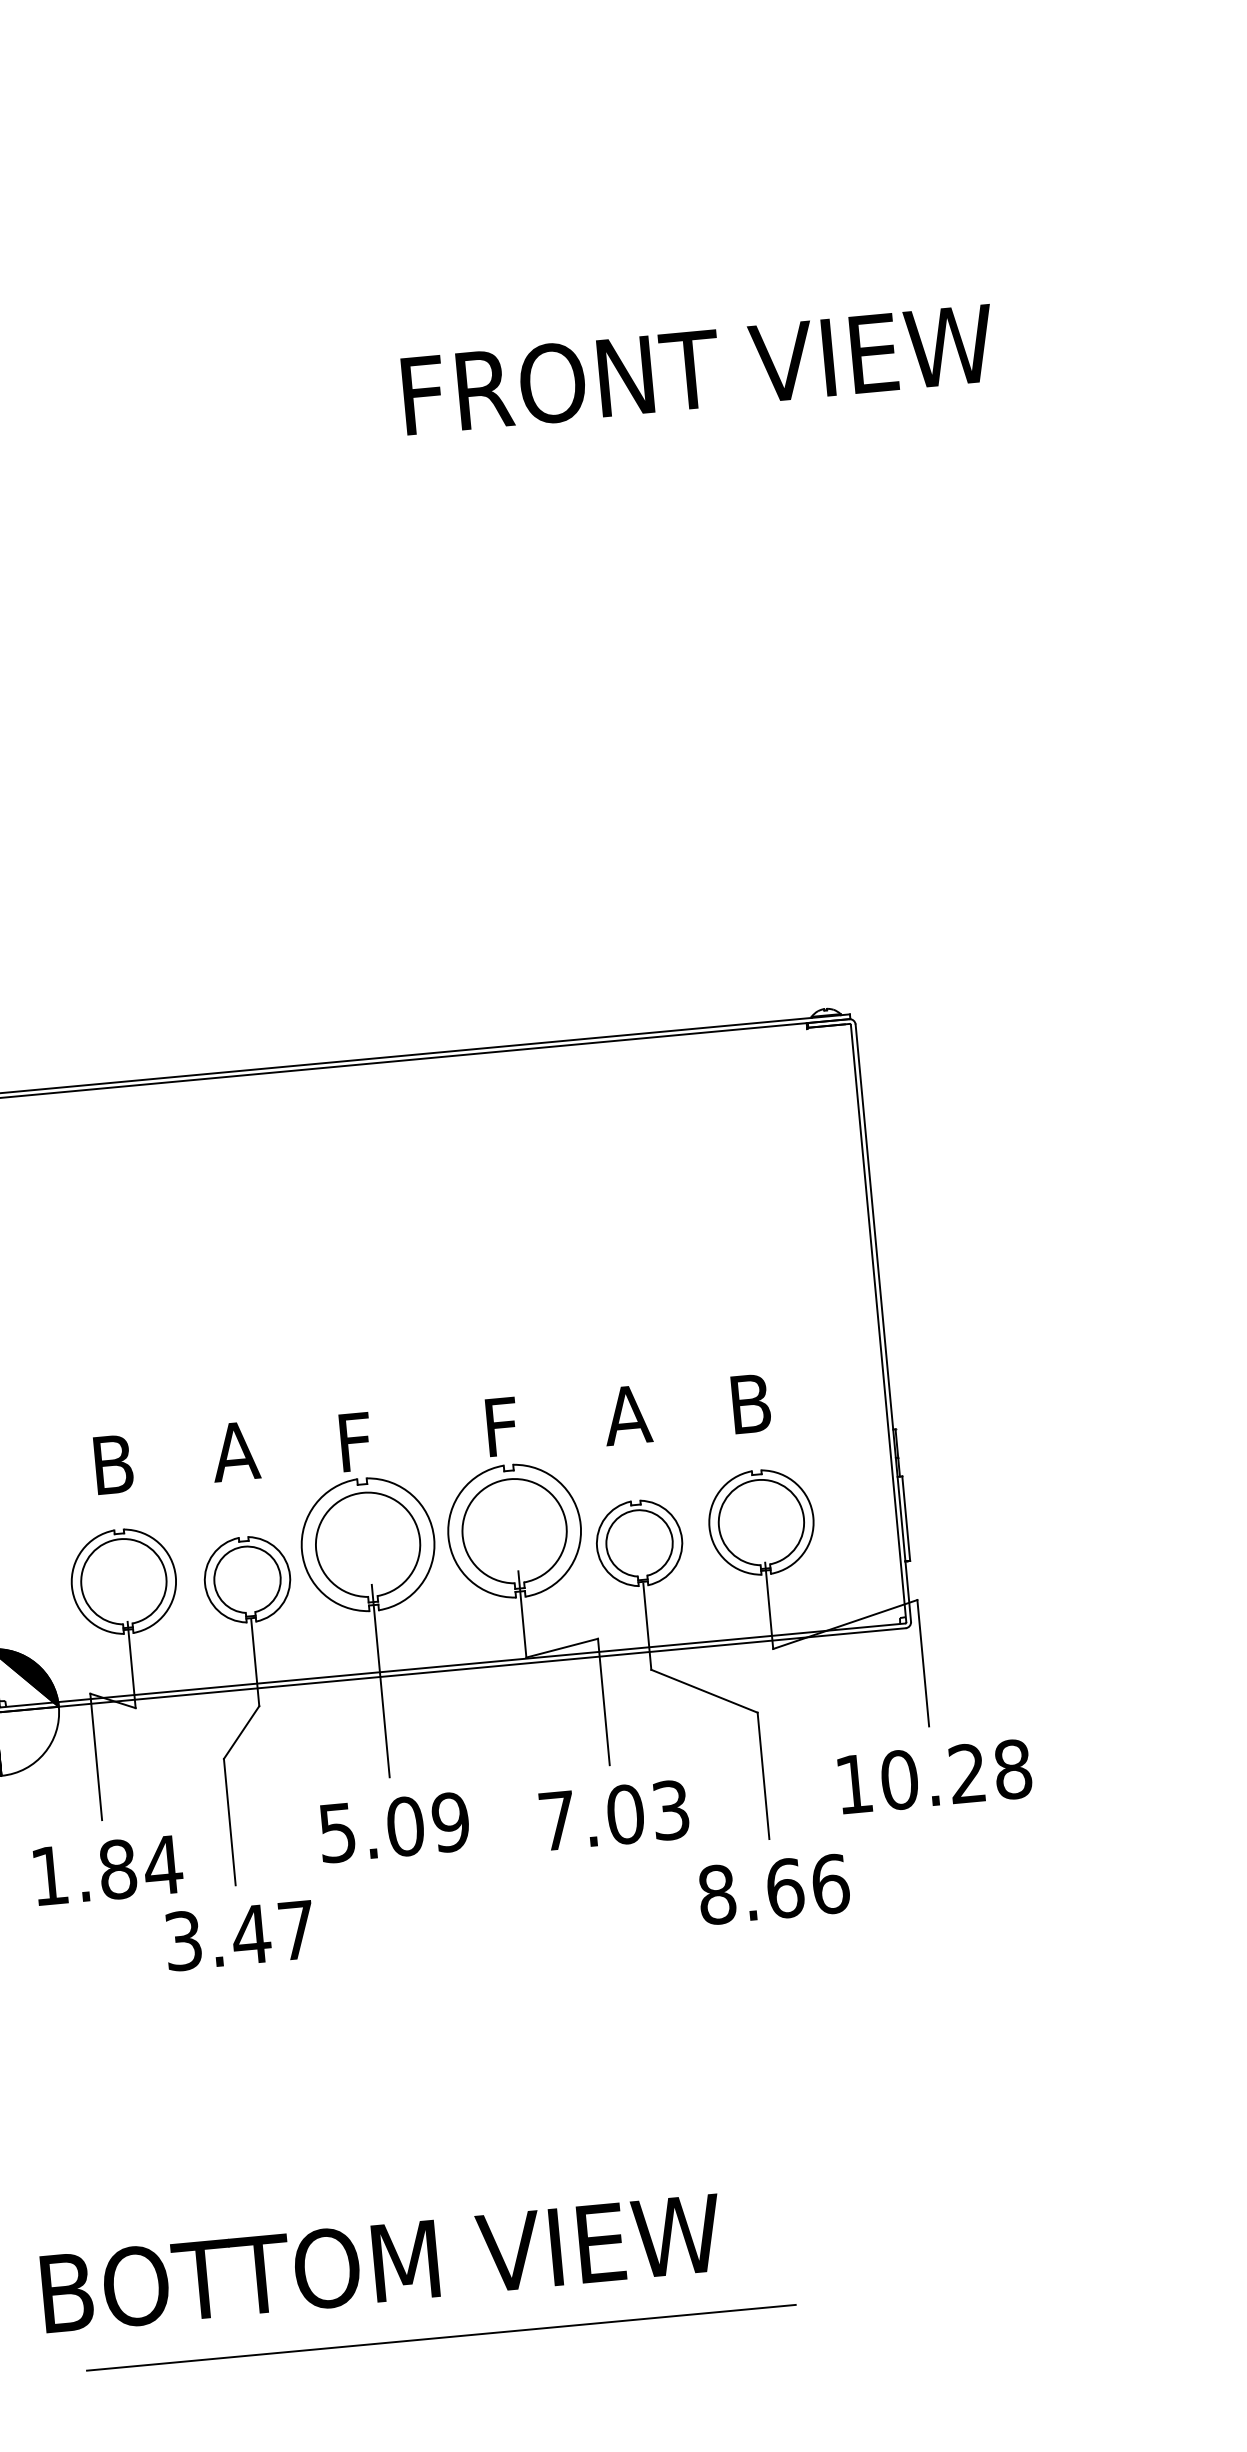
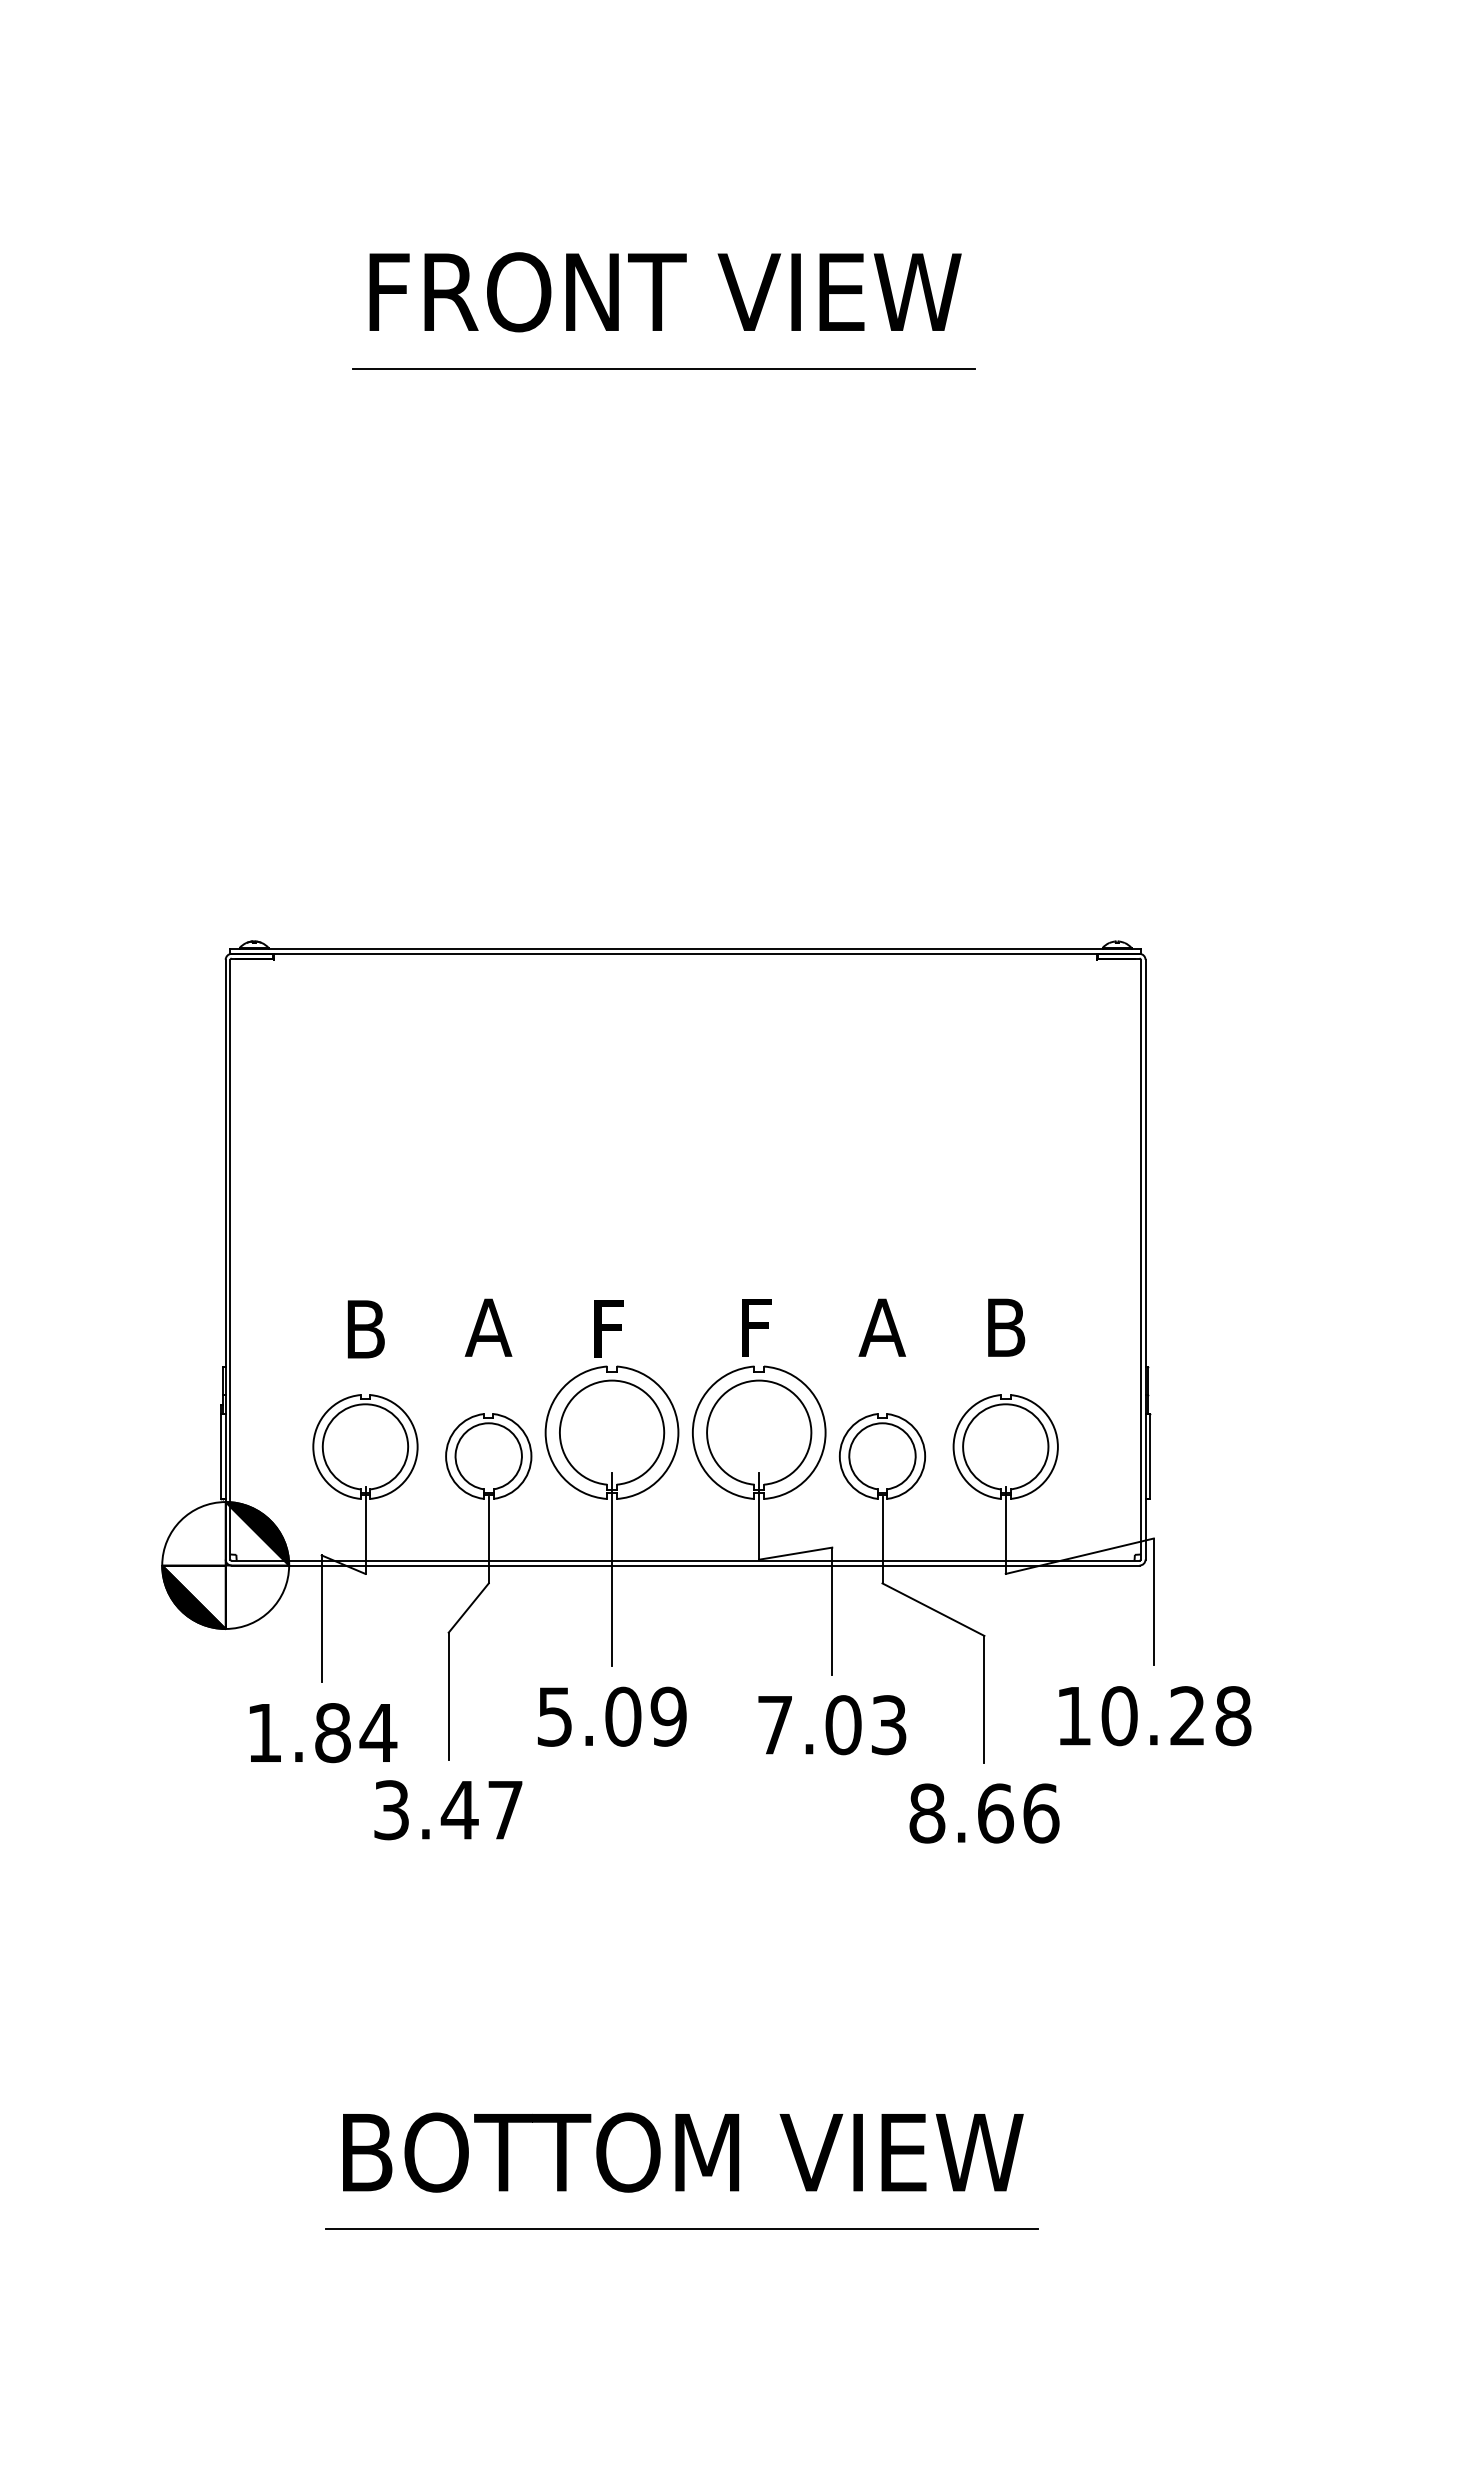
text: (698, 369) -> (665, 292), moved
line: (321, 480) -> (663, 368), added
text: (381, 2263) -> (683, 2152), moved
line: (441, 2337) -> (681, 2228), moved

